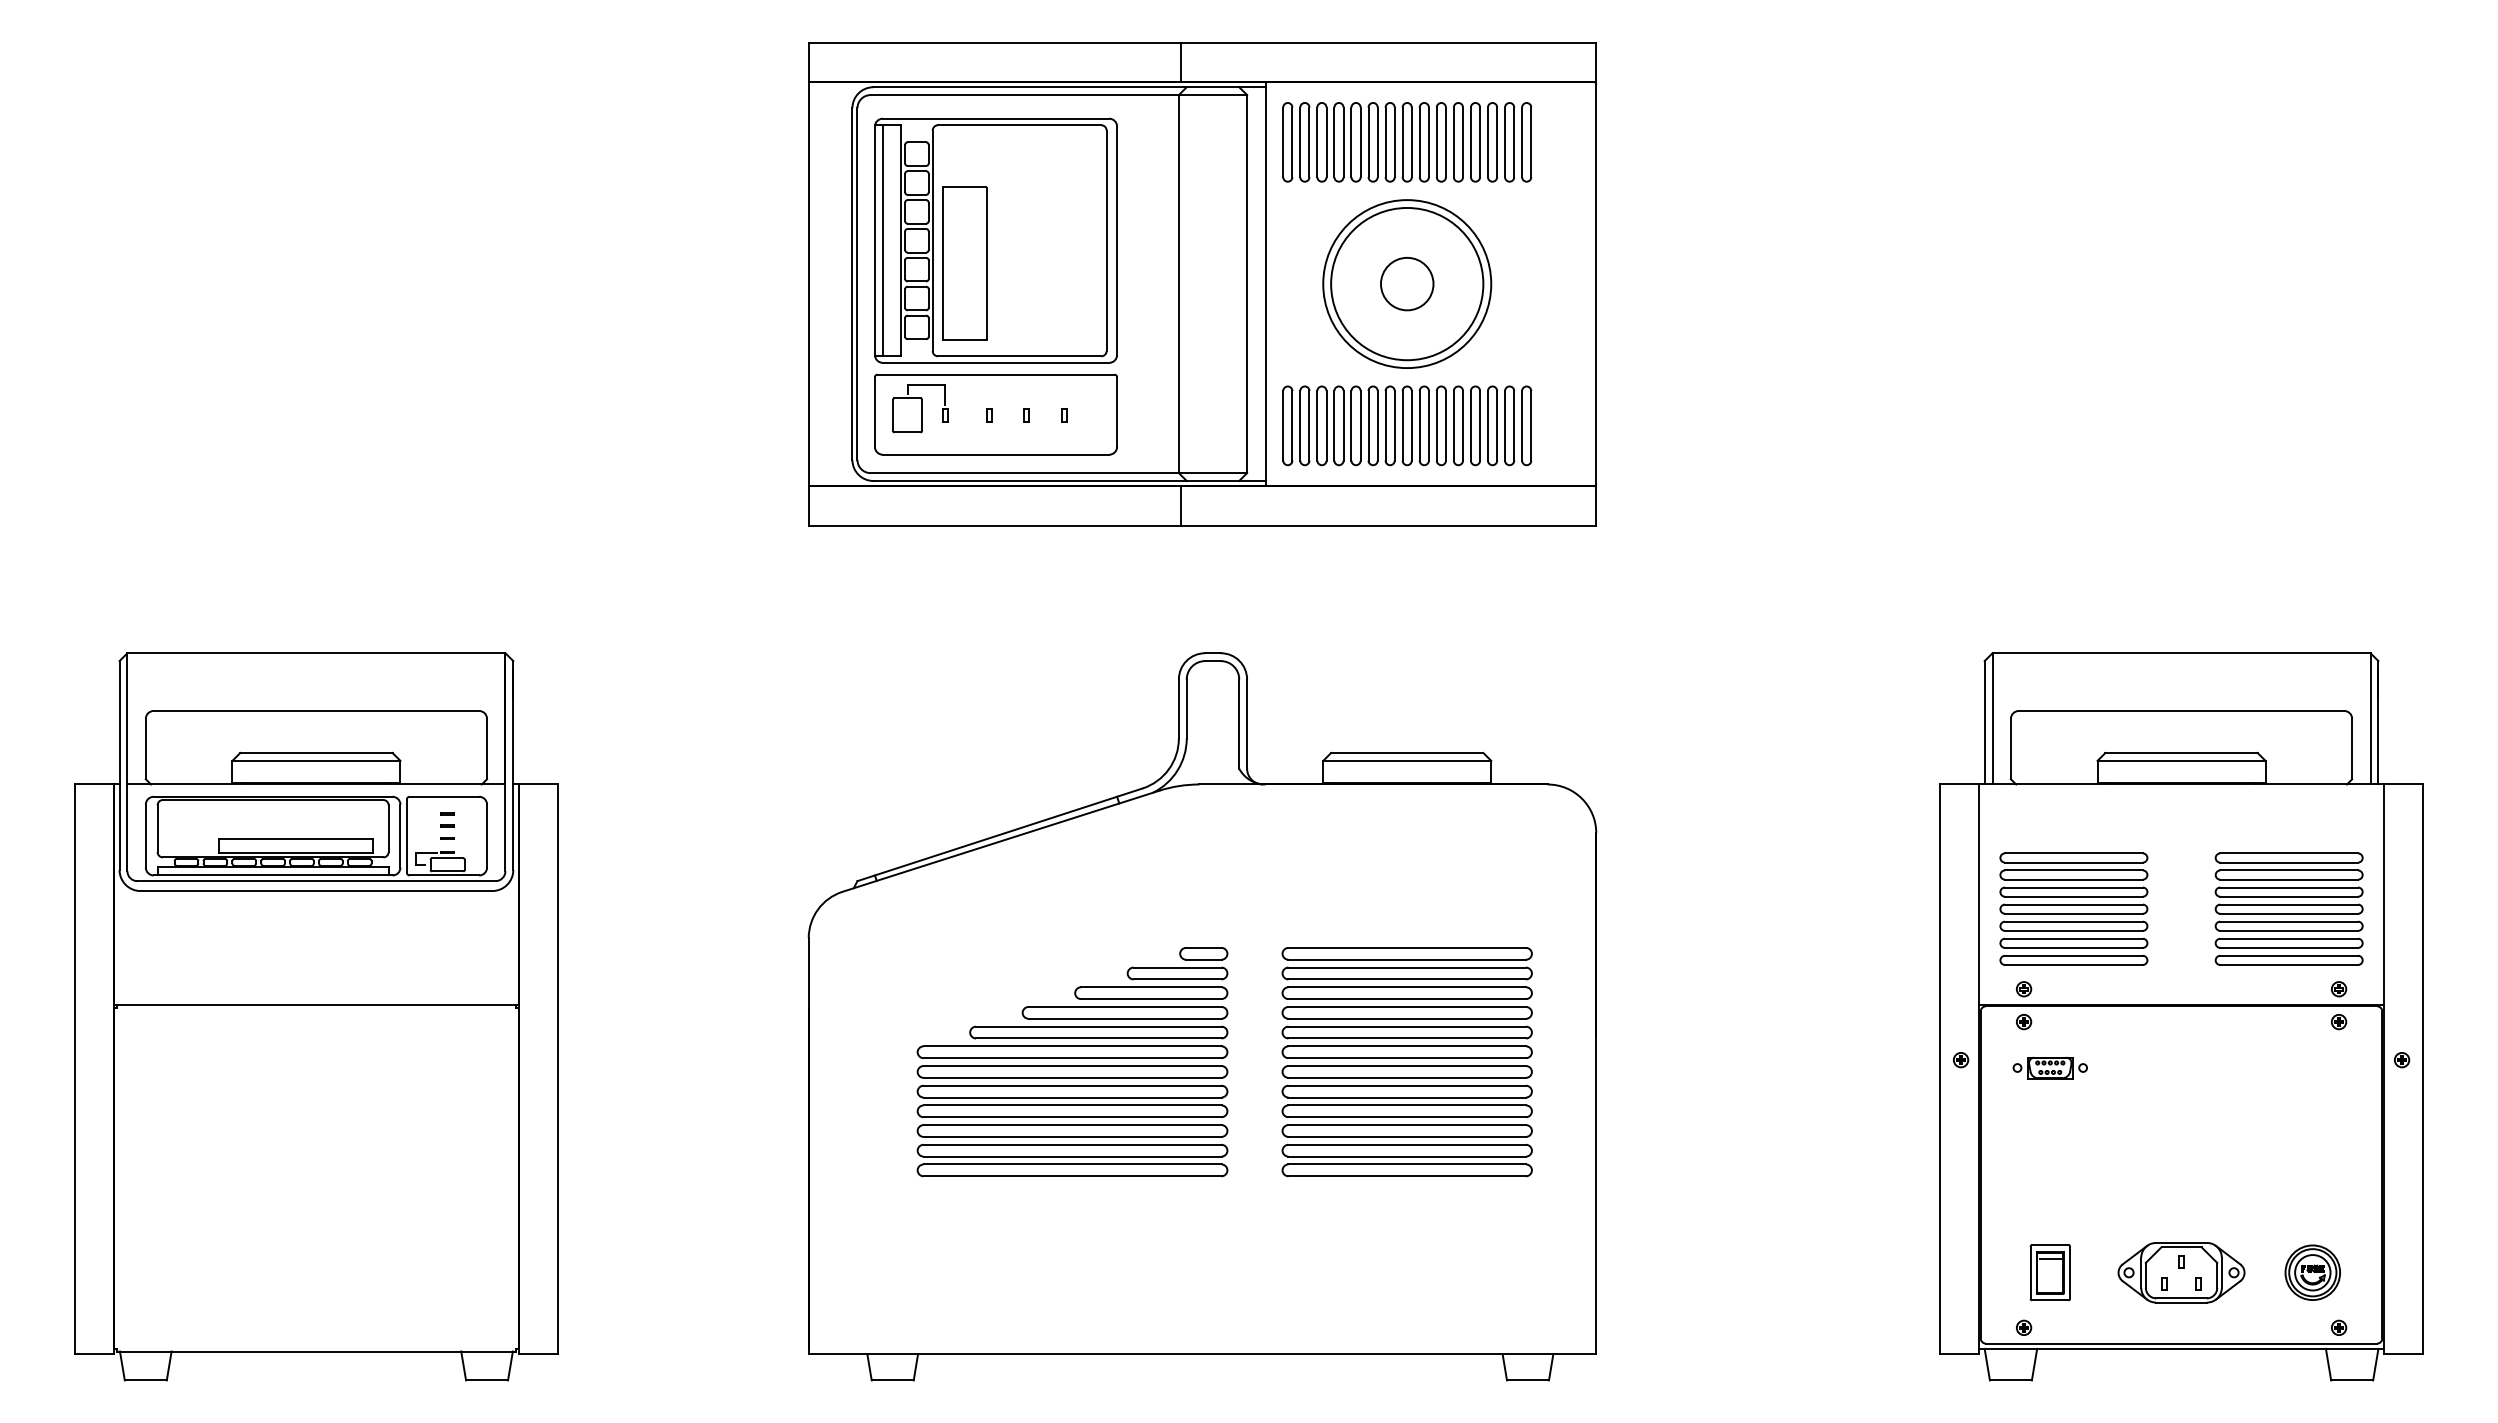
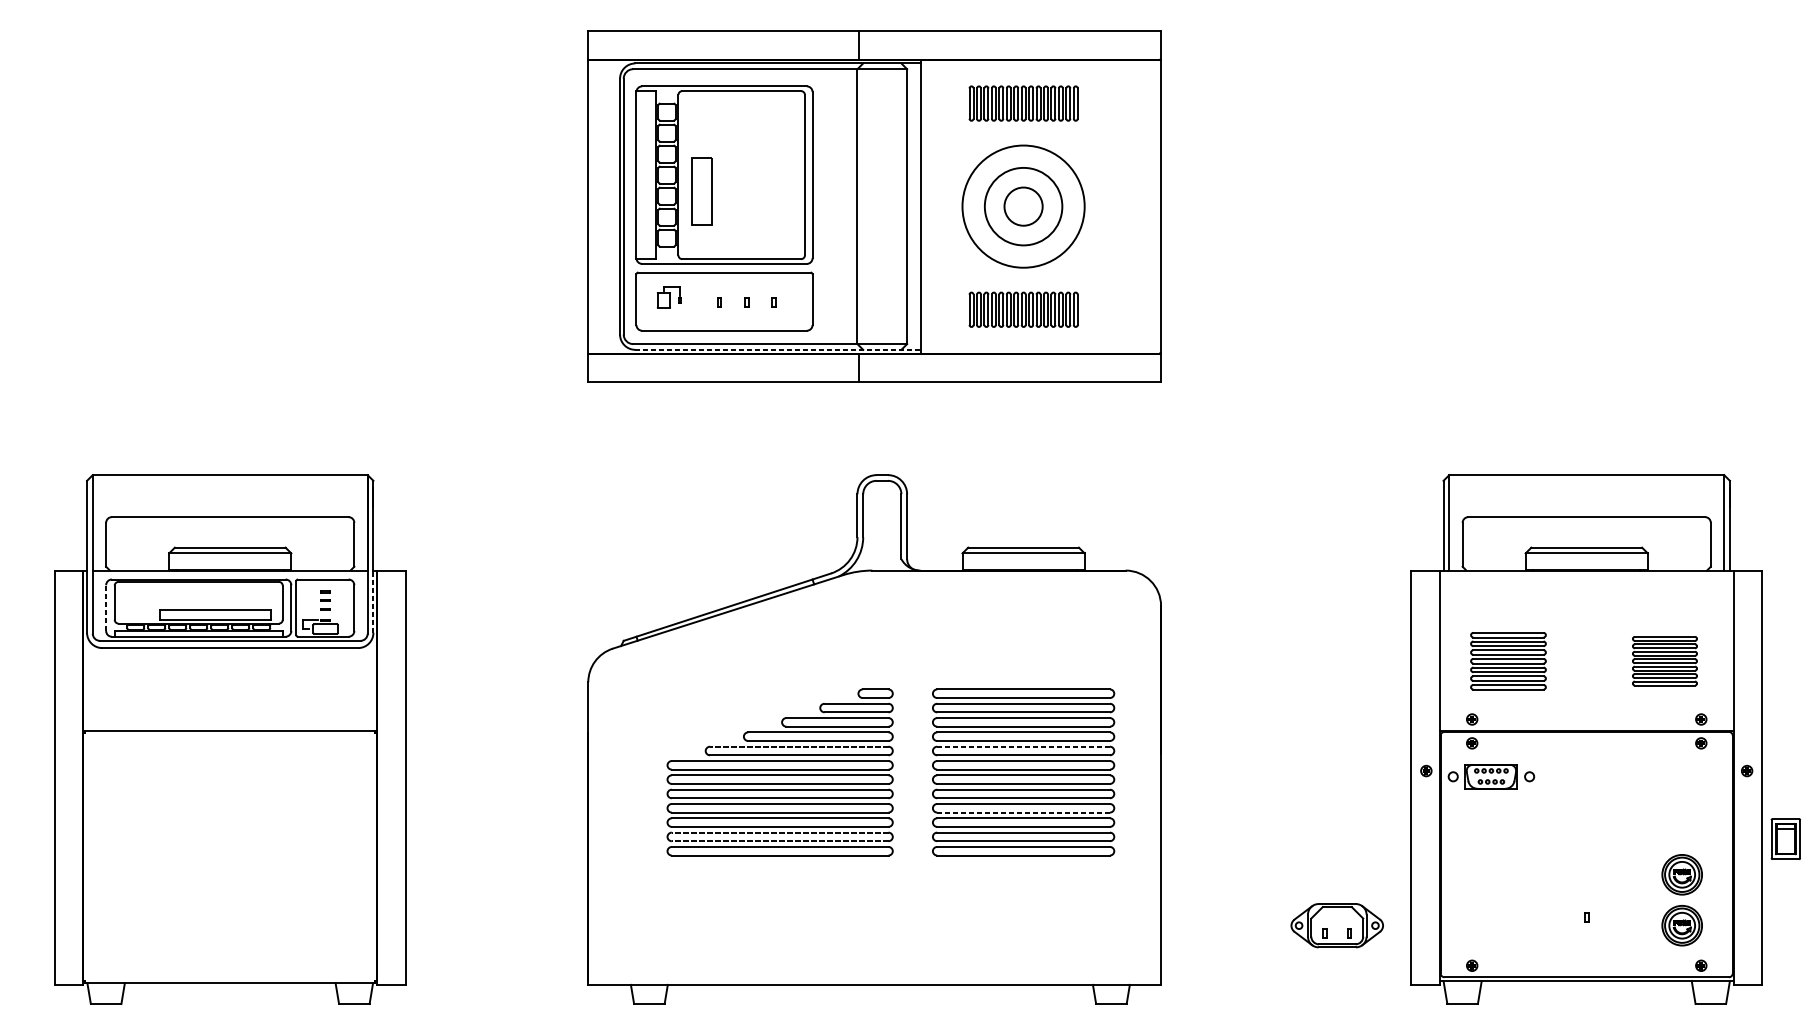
part: (1407, 142) -> (1023, 103), size x0.6
line: (882, 240) -> (641, 174), removed
part: (964, 263) -> (701, 191), size x0.6
circle: (1407, 283) -> (1023, 206), size x0.7
part: (920, 408) -> (669, 297), size x0.6
part: (1407, 425) -> (1023, 309), size x0.6
line: (1069, 480) -> (777, 349), solid -> dashed
line: (513, 827) -> (373, 601), solid -> dashed
line: (145, 835) -> (105, 607), solid -> dashed
part: (2073, 908) -> (1508, 660), size x0.7
part: (2288, 908) -> (1664, 660), size x0.6
line: (1098, 1026) -> (799, 746), solid -> dashed
line: (1407, 1026) -> (1023, 746), solid -> dashed
part: (2049, 1067) -> (1490, 776), size x1.6
line: (1407, 1117) -> (1023, 812), solid -> dashed
line: (1072, 1144) -> (780, 832), solid -> dashed
line: (1072, 1156) -> (780, 841), solid -> dashed
part: (2312, 1202) -> (1681, 874), added
part: (2049, 1272) -> (1785, 838), moved
part: (2181, 1272) -> (1337, 925), moved

